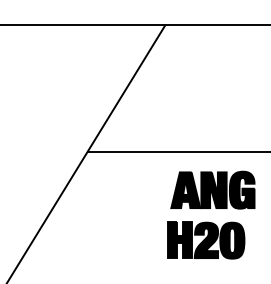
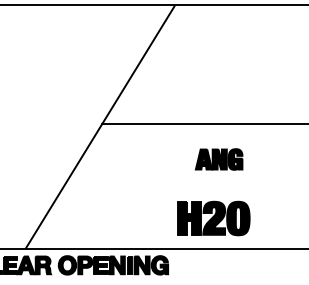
part: (212, 190) -> (218, 159), size x0.6
part: (205, 240) -> (213, 218), moved

